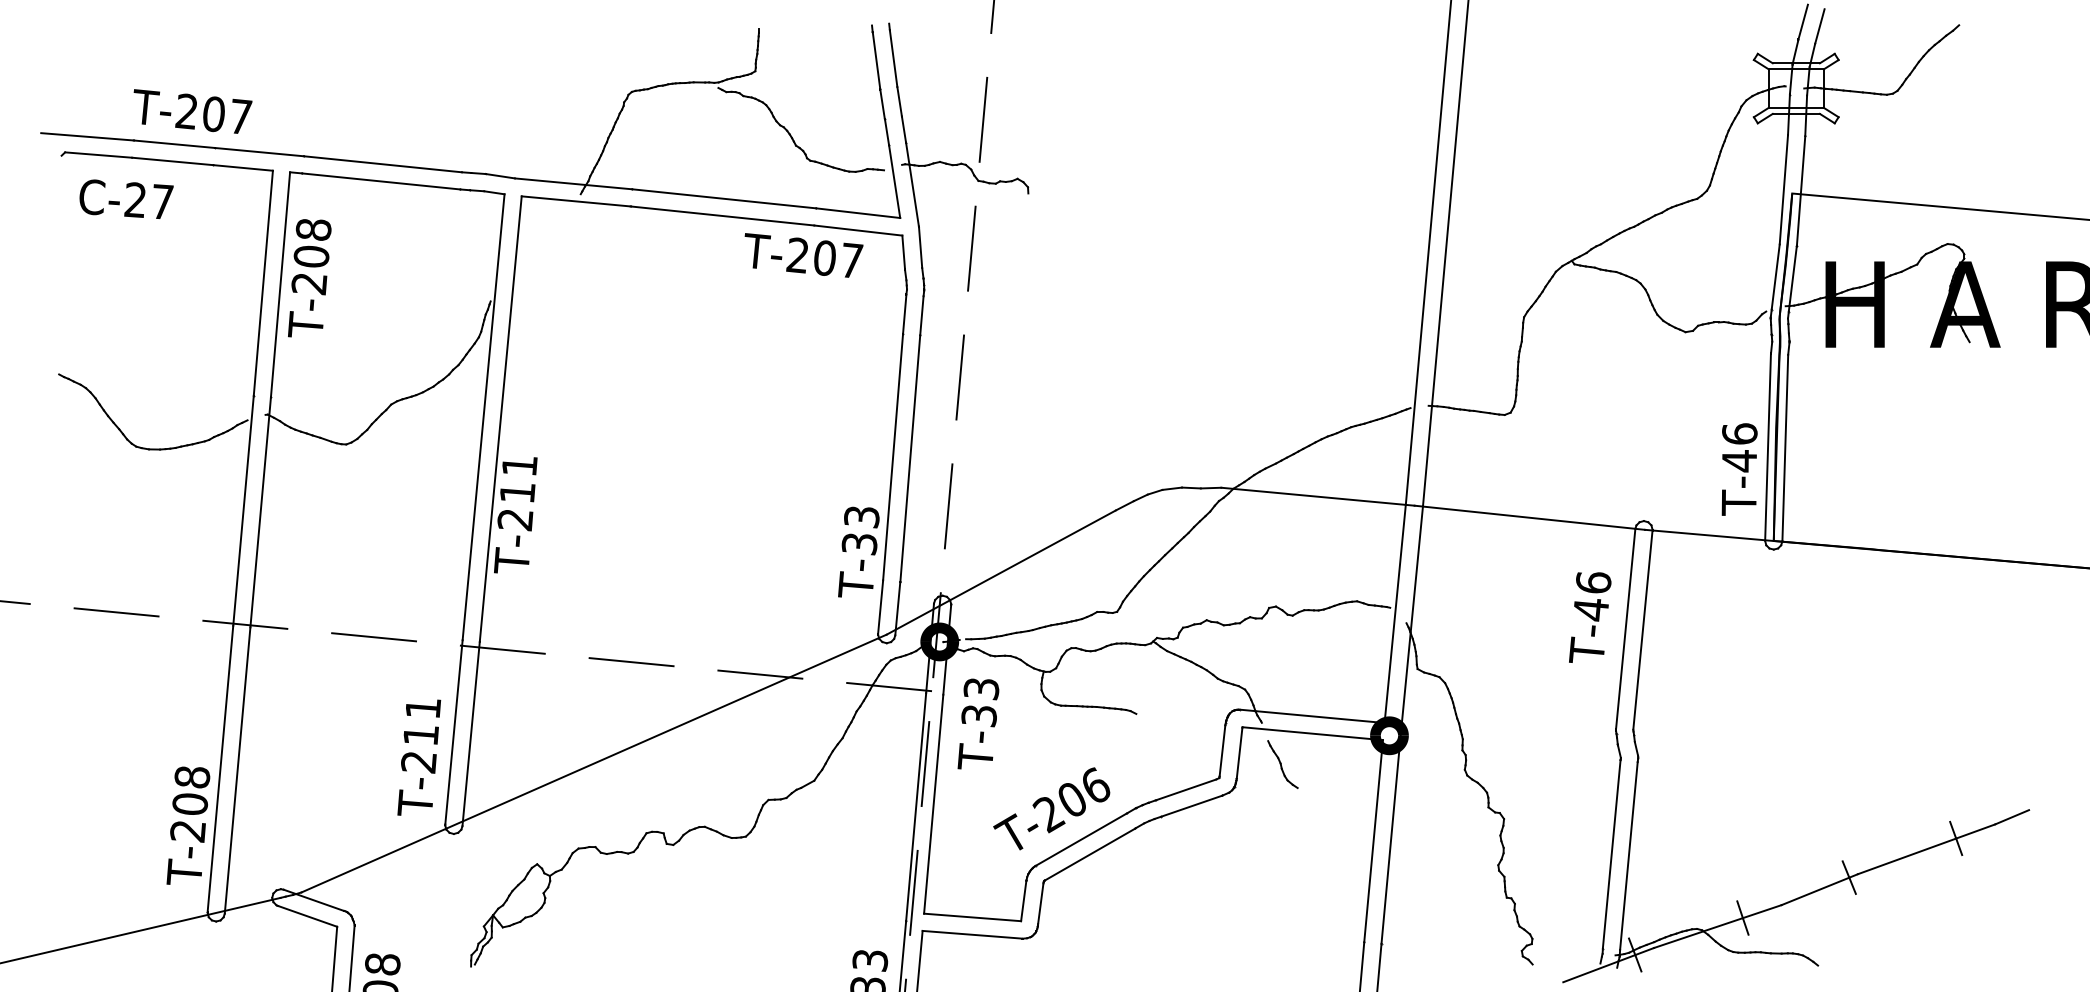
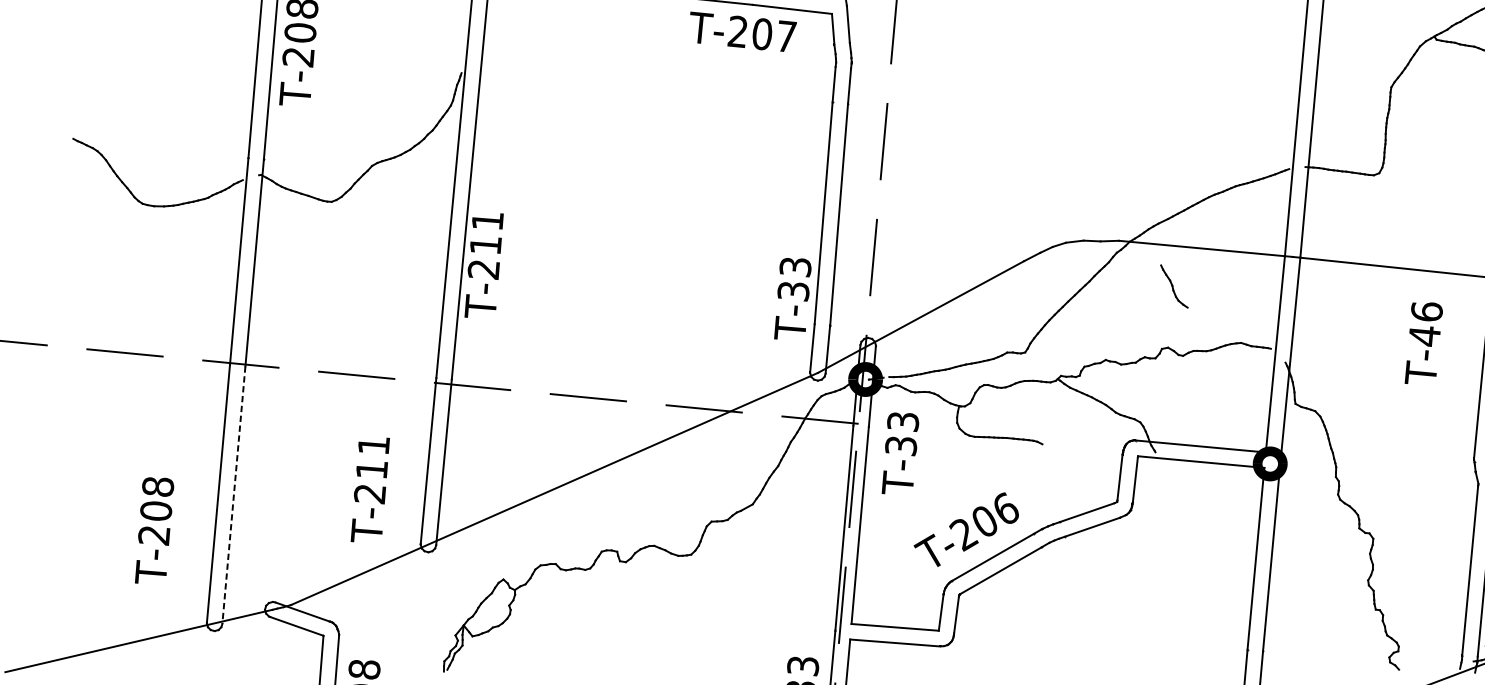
text: (1590, 617) -> (1424, 343), moved
text: (419, 757) -> (370, 489), moved
part: (1282, 764) -> (1173, 286), moved
line: (237, 770) -> (233, 495), solid -> dashed
text: (188, 825) -> (154, 530), moved

